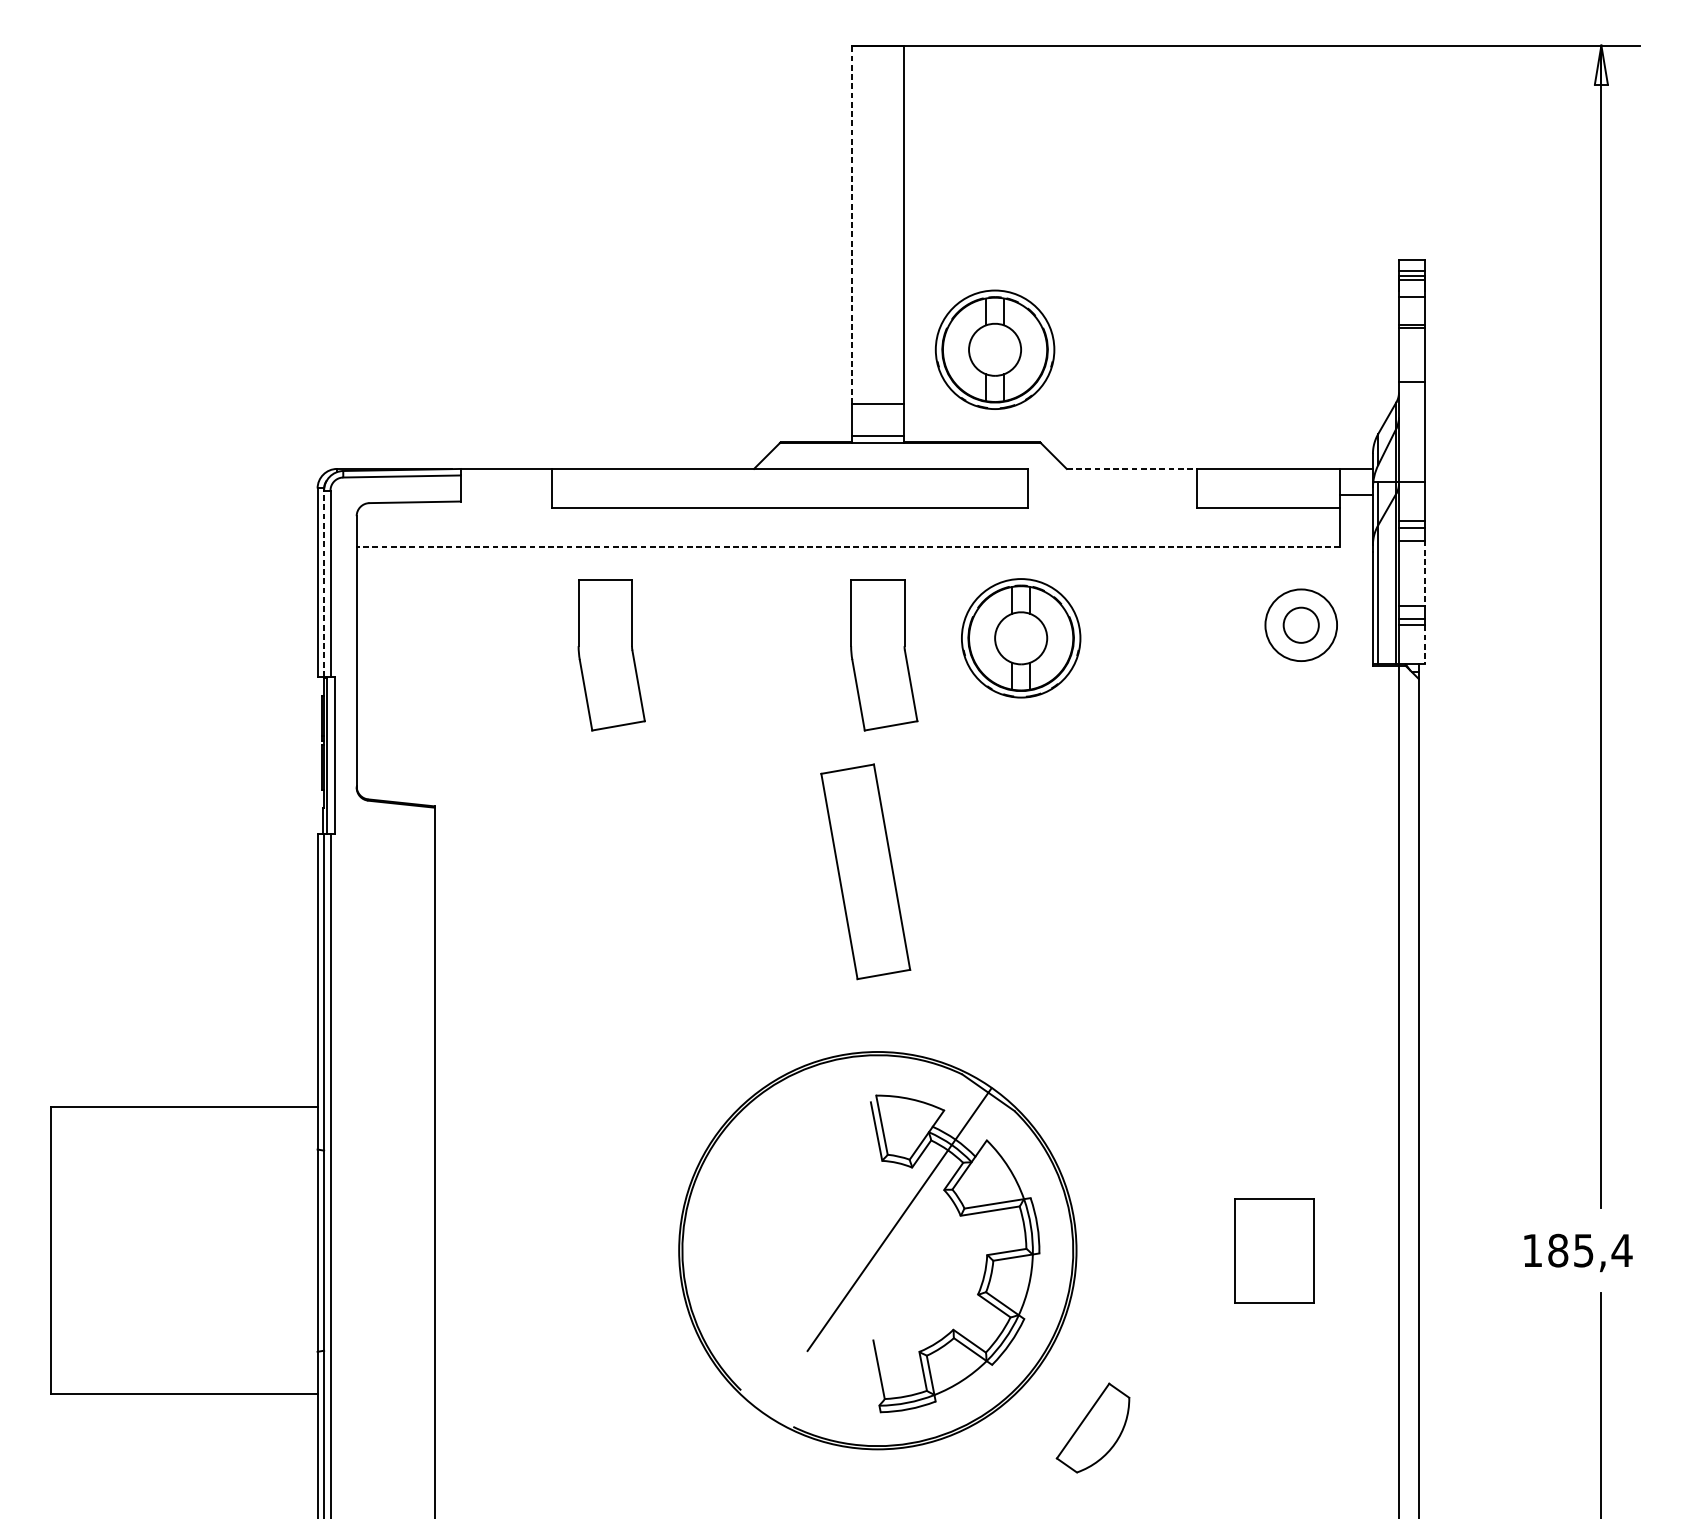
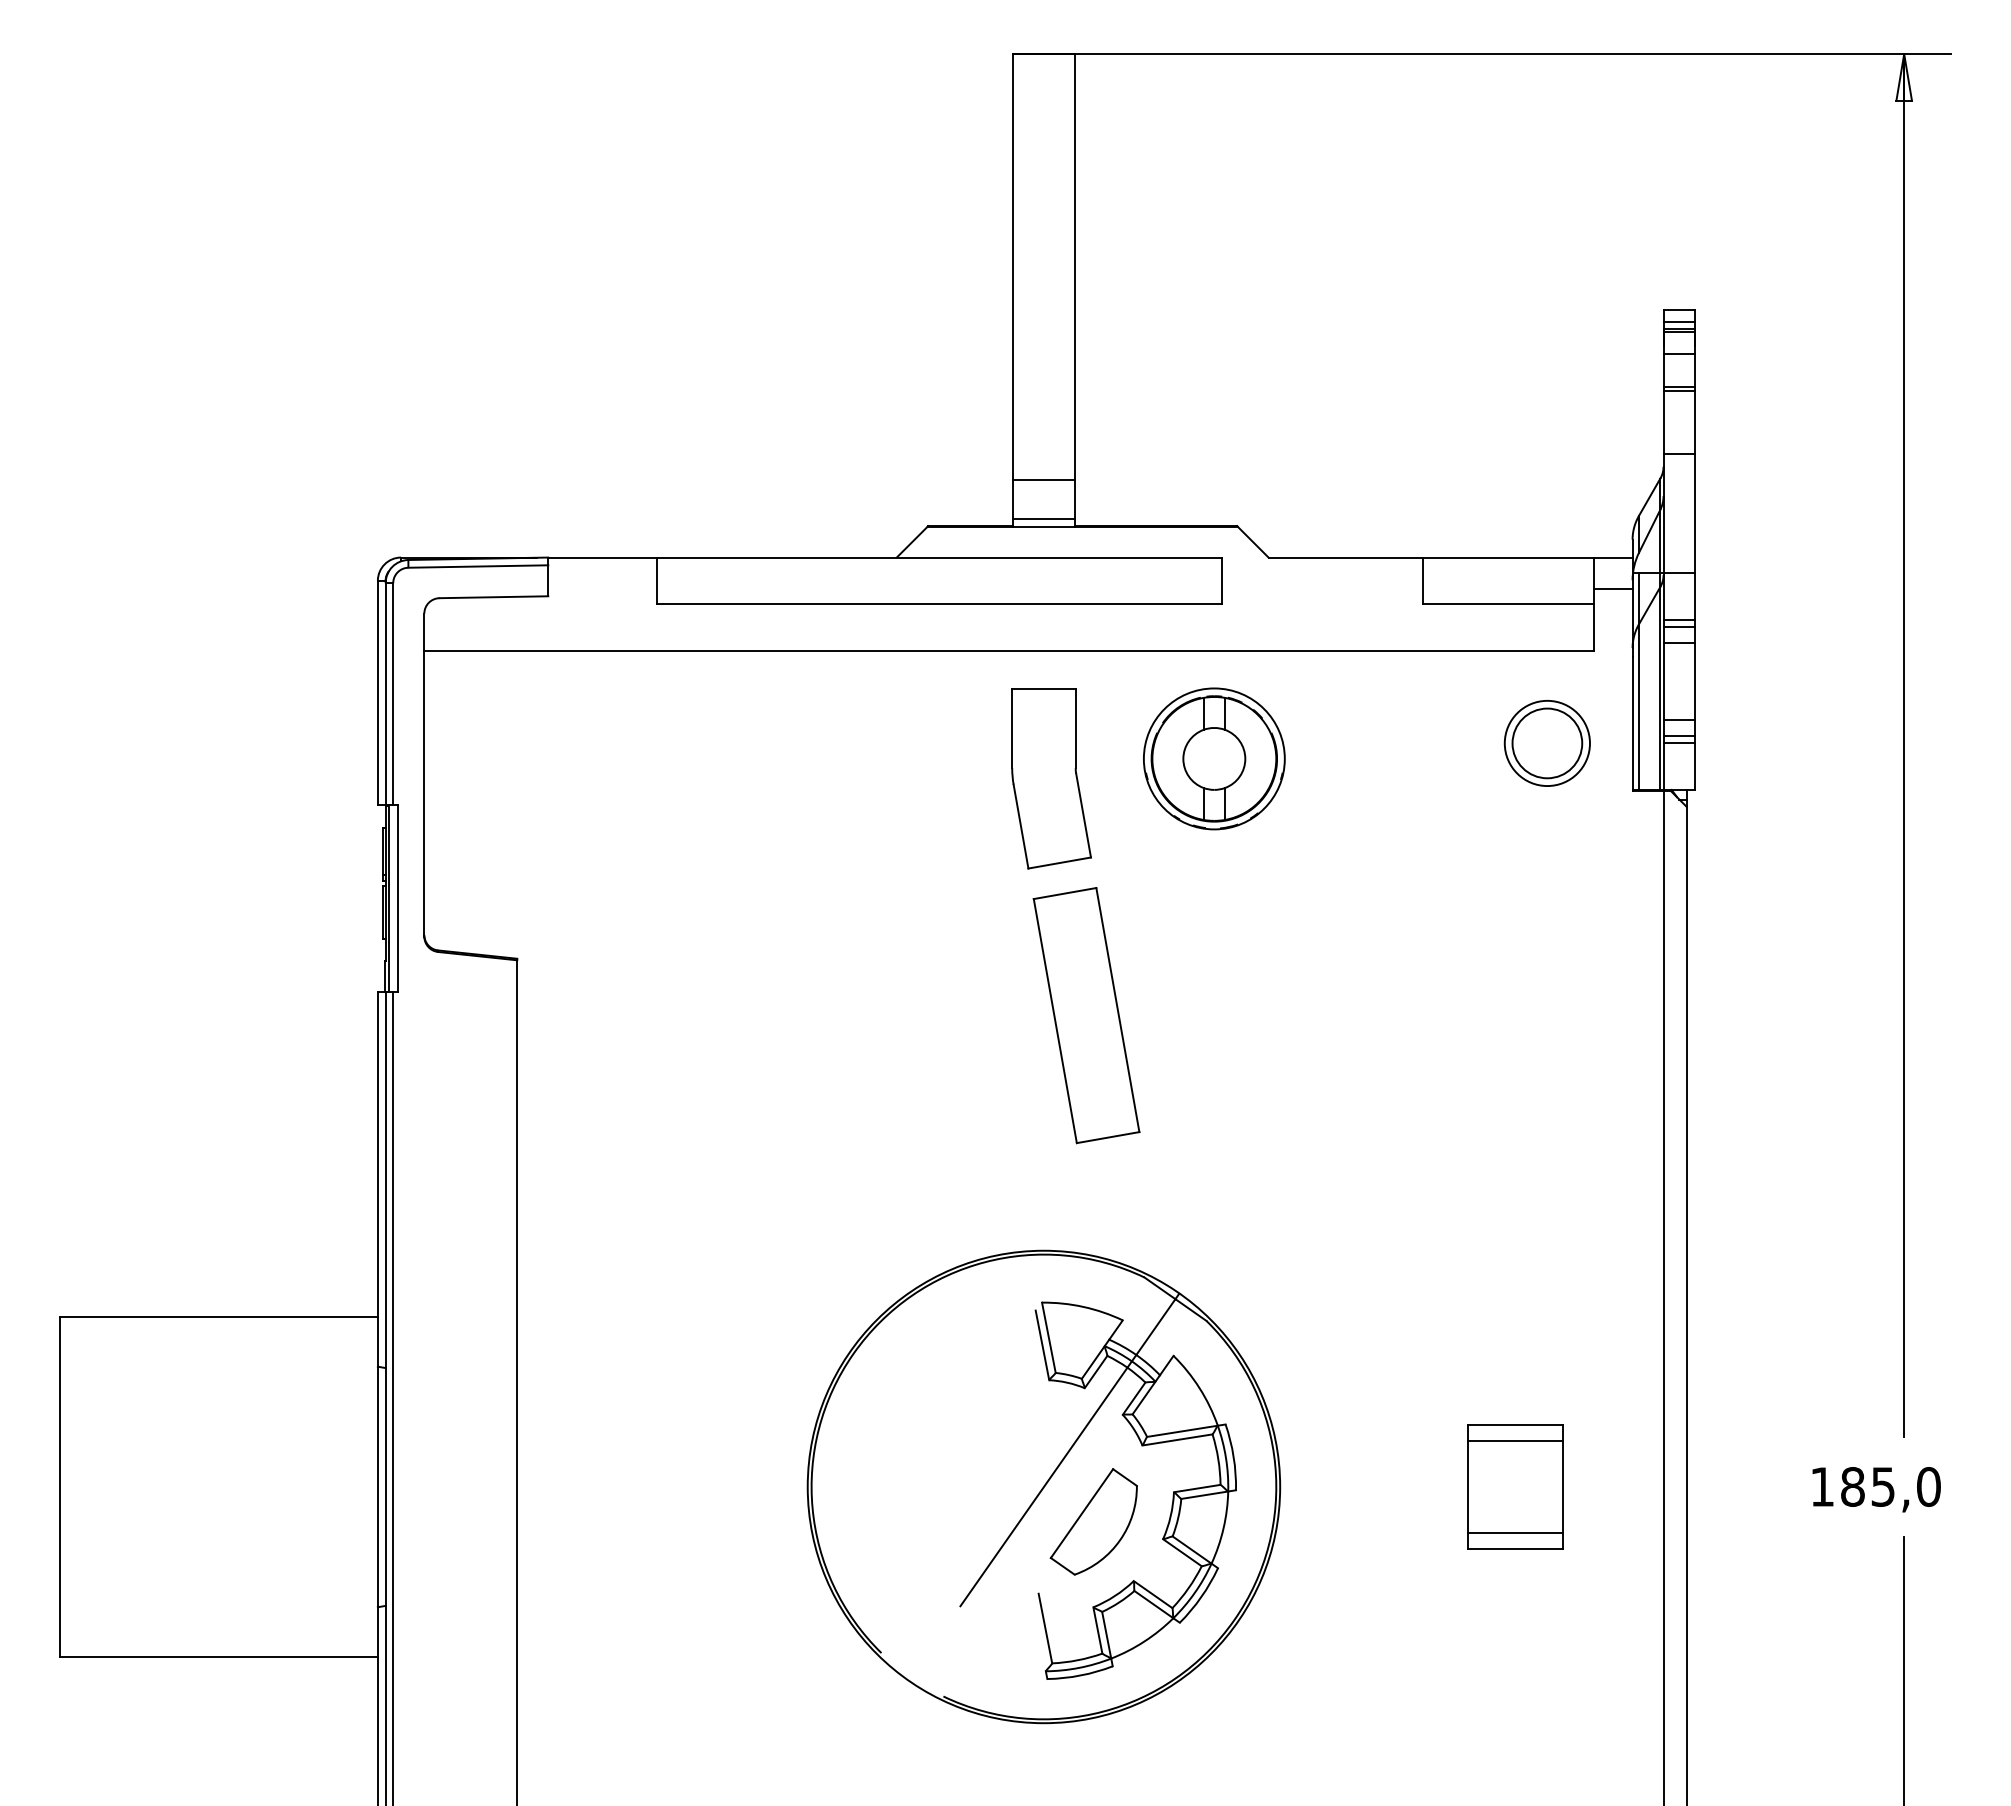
line: (851, 224) -> (1012, 267), dashed -> solid
part: (995, 349) -> (1183, 415), removed
line: (1132, 468) -> (1346, 557), dashed -> solid
line: (848, 547) -> (1009, 650), dashed -> solid
line: (1425, 573) -> (1694, 681), dashed -> solid
line: (324, 583) -> (385, 693), dashed -> solid
circle: (1301, 625) -> (1547, 743), size x1.67
line: (1425, 645) -> (1694, 767), dashed -> solid
part: (611, 654) -> (727, 778), removed
part: (865, 871) -> (1086, 1015), moved
line: (1274, 1211) -> (1515, 1440), added
text: (1621, 1250) -> (1928, 1486), 185,4 -> 185,0
line: (1274, 1289) -> (1515, 1533), added
part: (1092, 1427) -> (1093, 1521), moved

